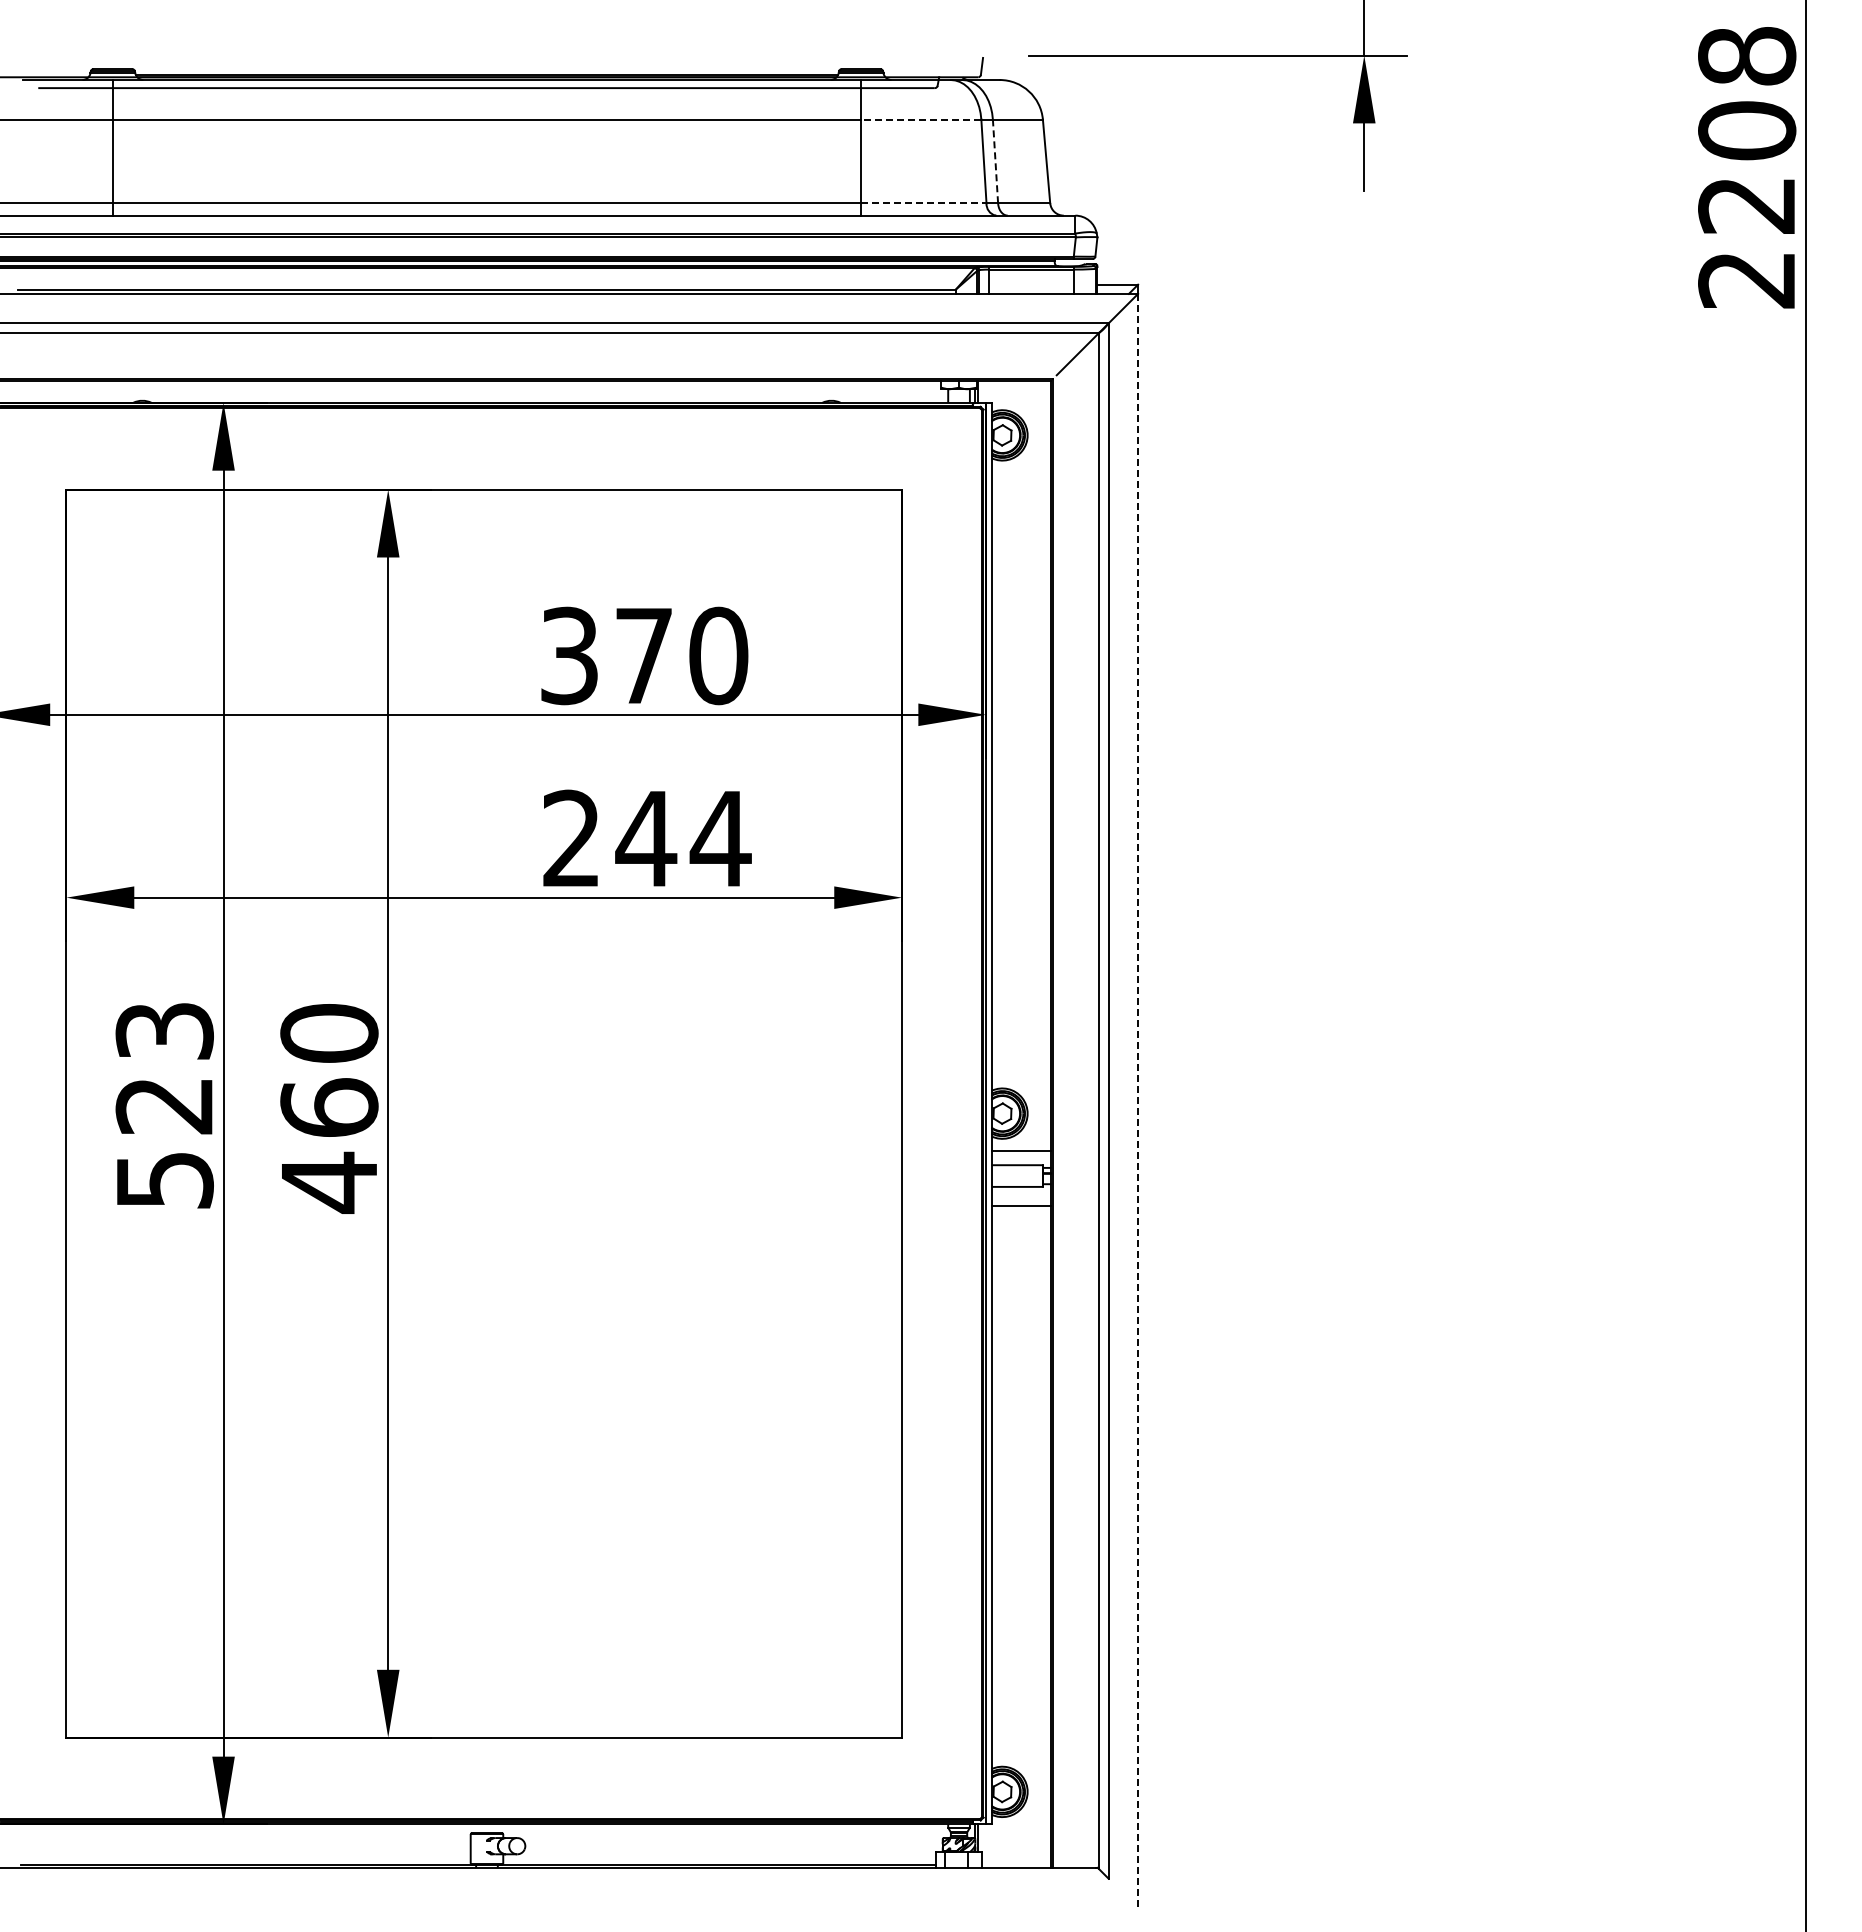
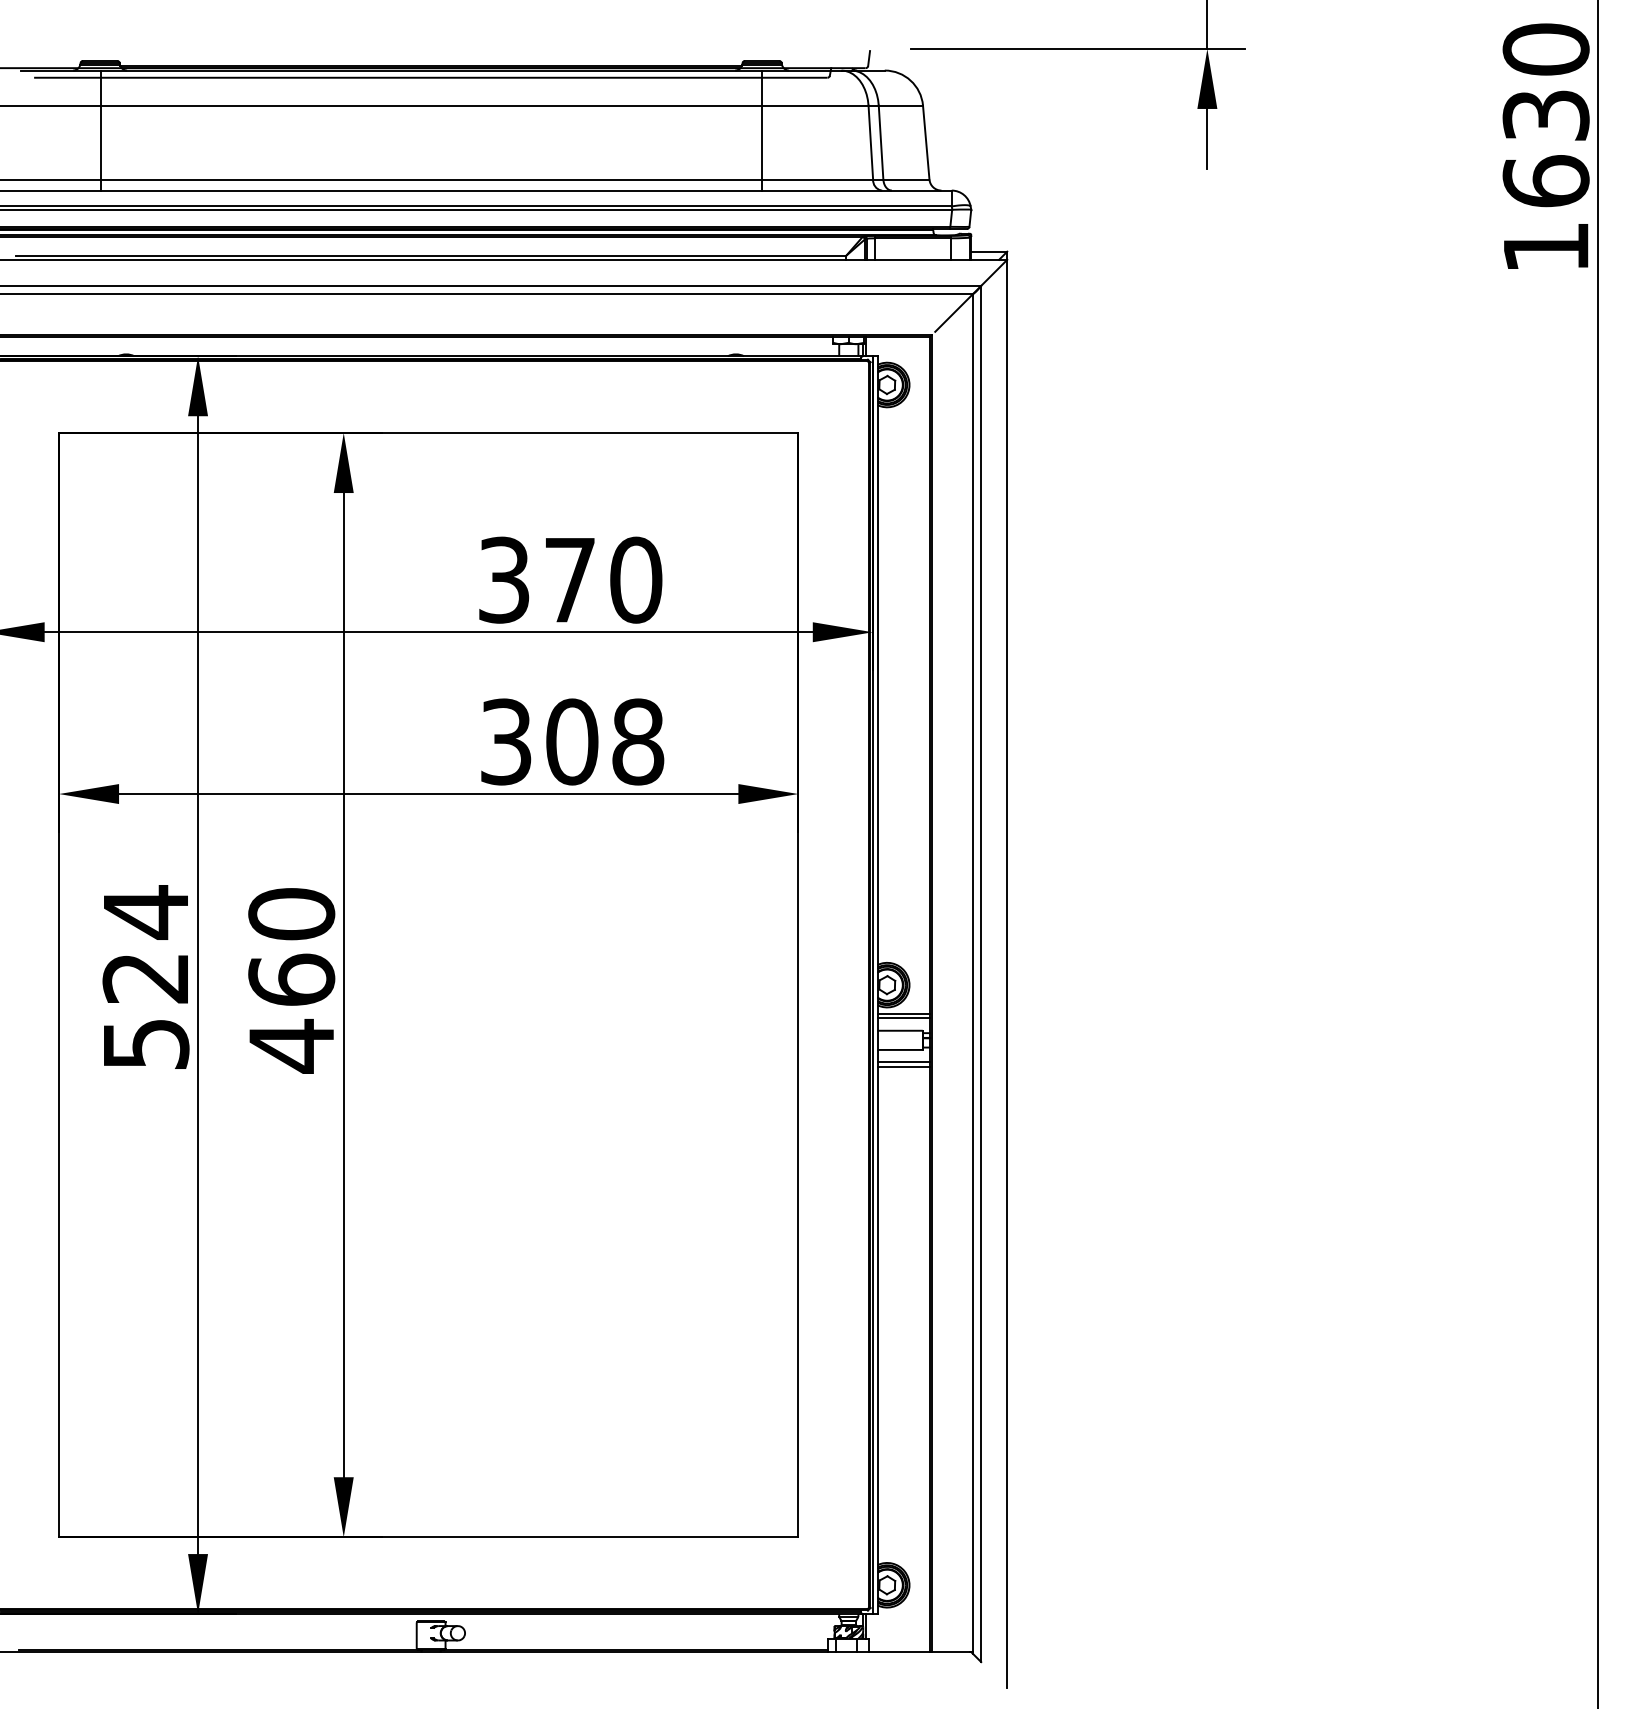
line: (920, 119) -> (814, 105), dashed -> solid
line: (995, 161) -> (881, 142), dashed -> solid
text: (1747, 167) -> (1546, 147), 2208 -> 1630
line: (923, 203) -> (817, 179), dashed -> solid
text: (647, 838) -> (573, 741), 244 -> 308
text: (164, 1031) -> (145, 912), 523 -> 524
line: (1138, 1101) -> (1007, 974), dashed -> solid
line: (1021, 1146) -> (904, 1014), added
line: (1021, 1200) -> (904, 1061), added

